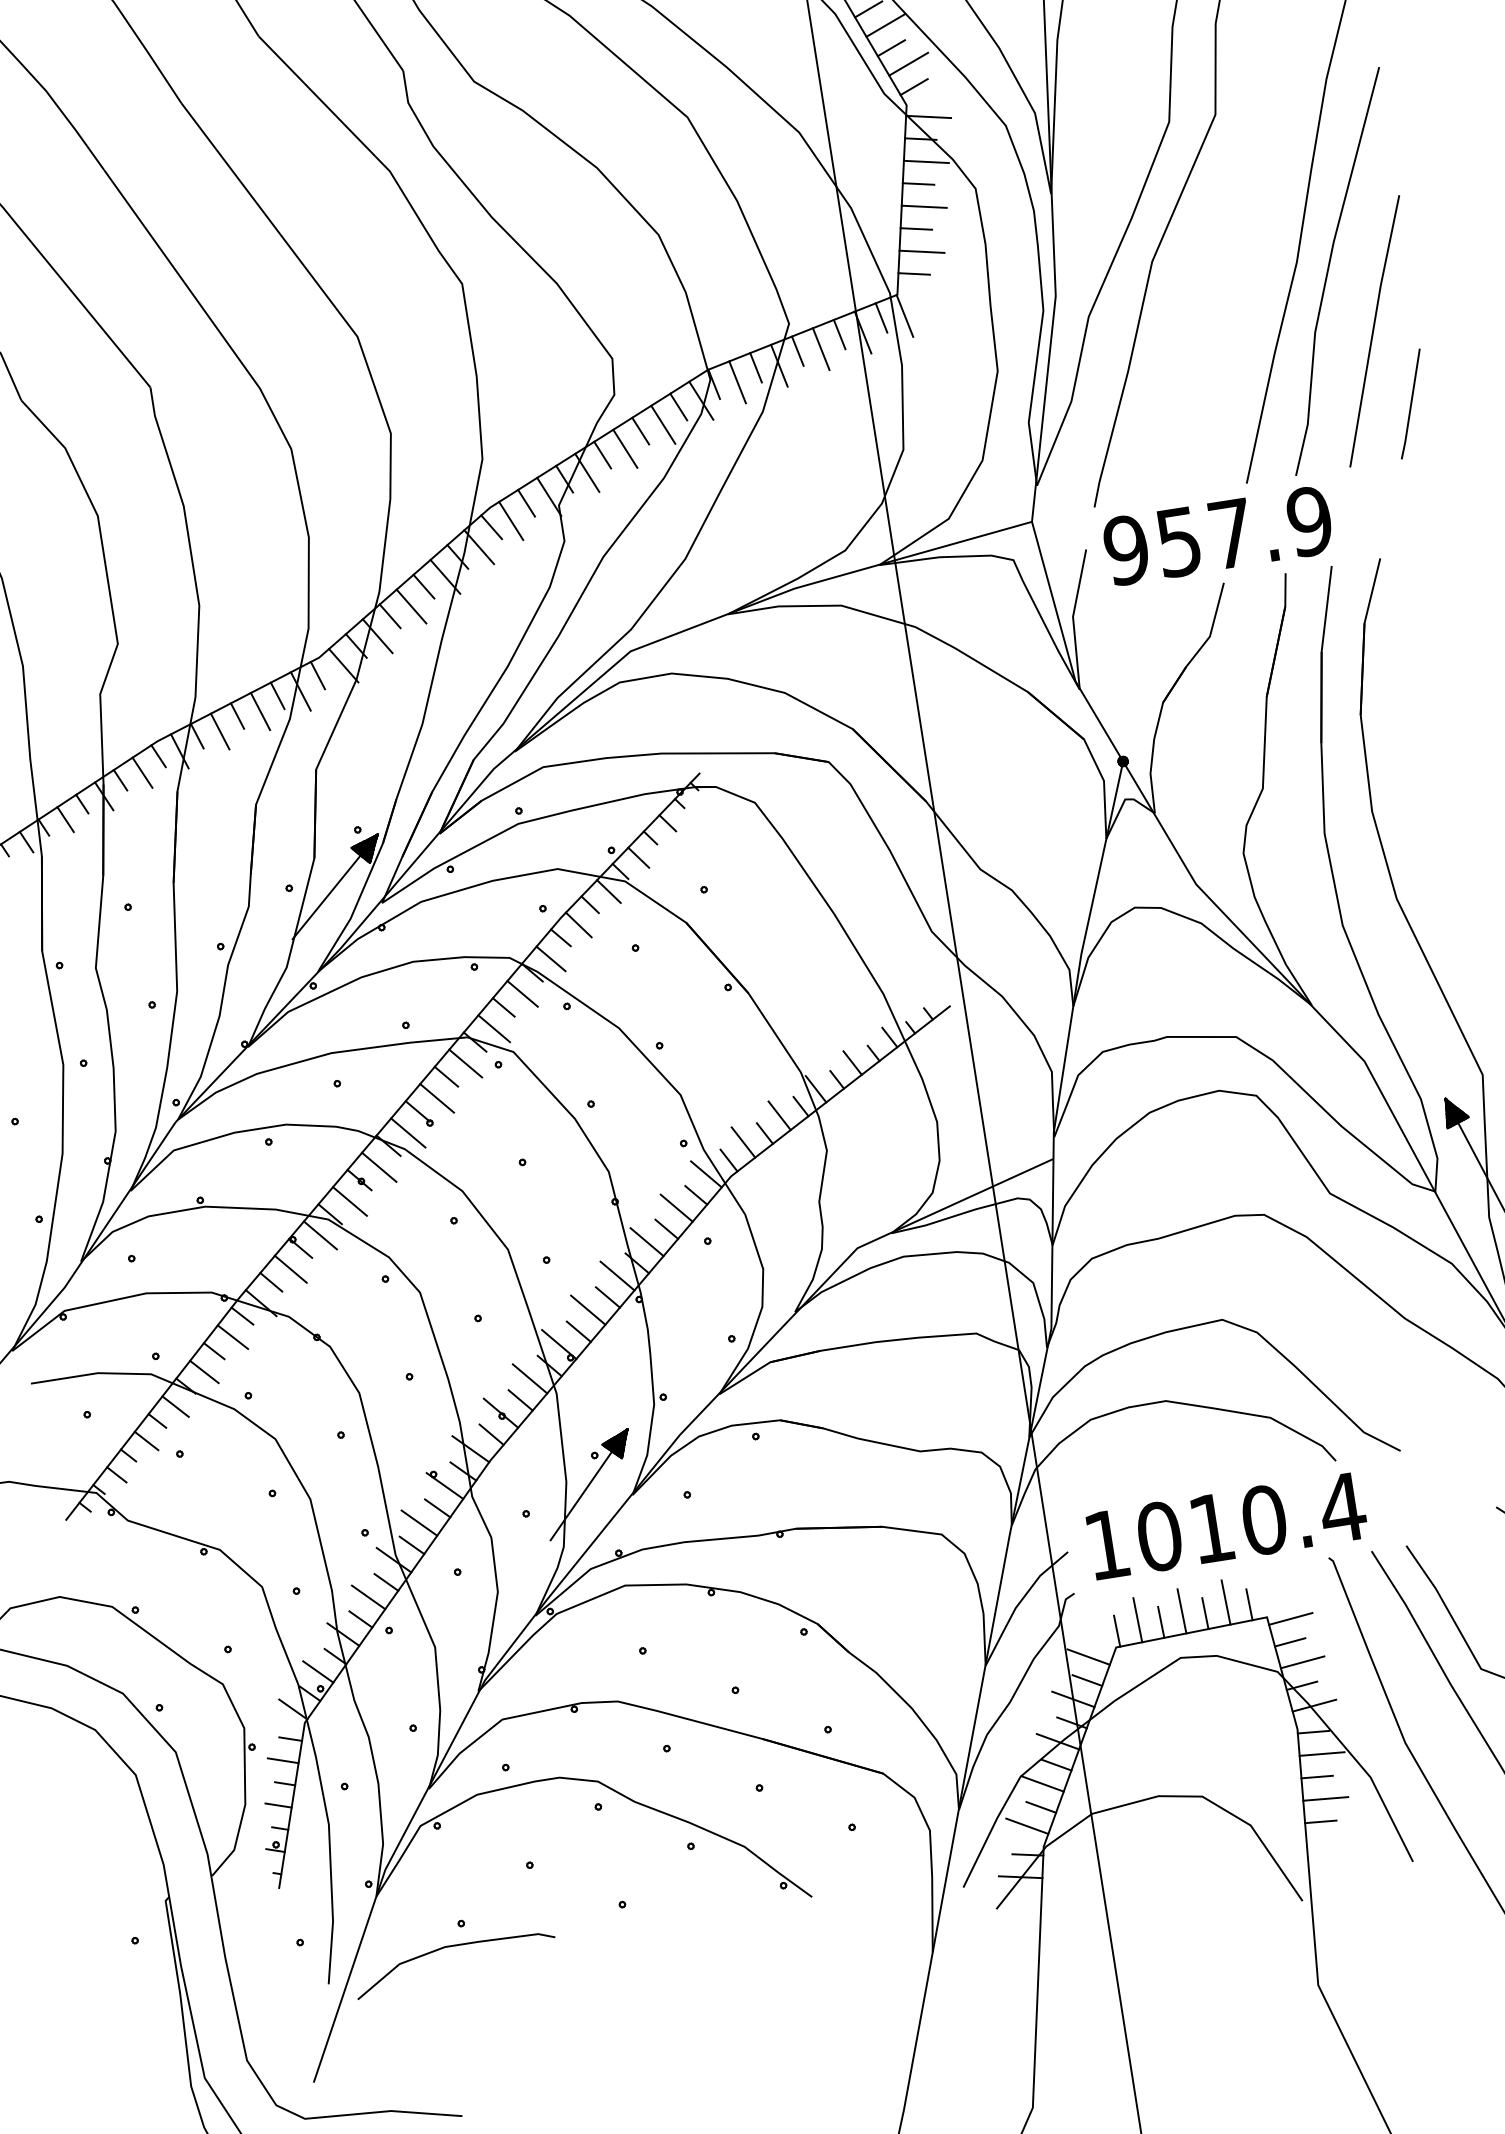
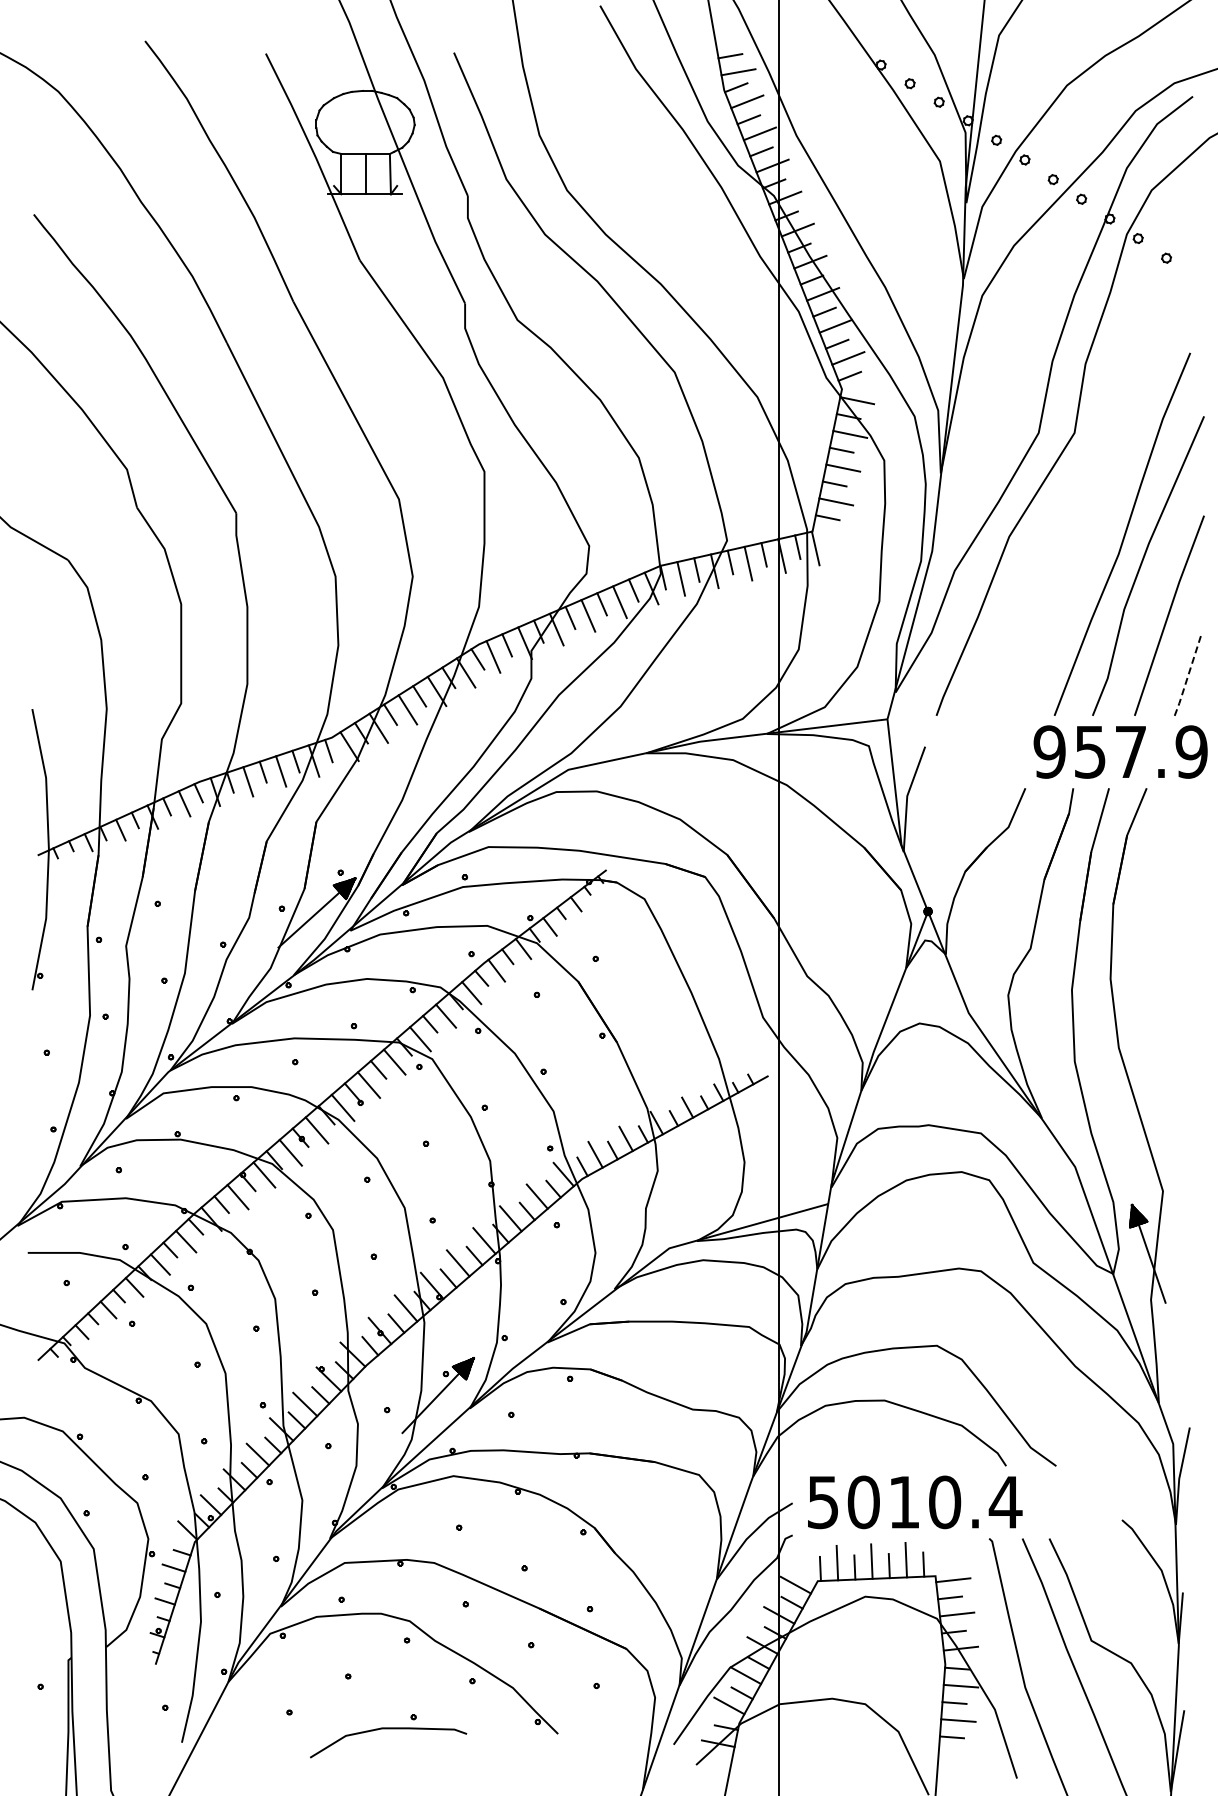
line: (1411, 404) -> (1188, 675), solid -> dashed
text: (1217, 535) -> (1120, 751), moved
text: (1106, 1545) -> (822, 1502), 1010.4 -> 5010.4
curve: (453, 1947) -> (388, 1729), moved

